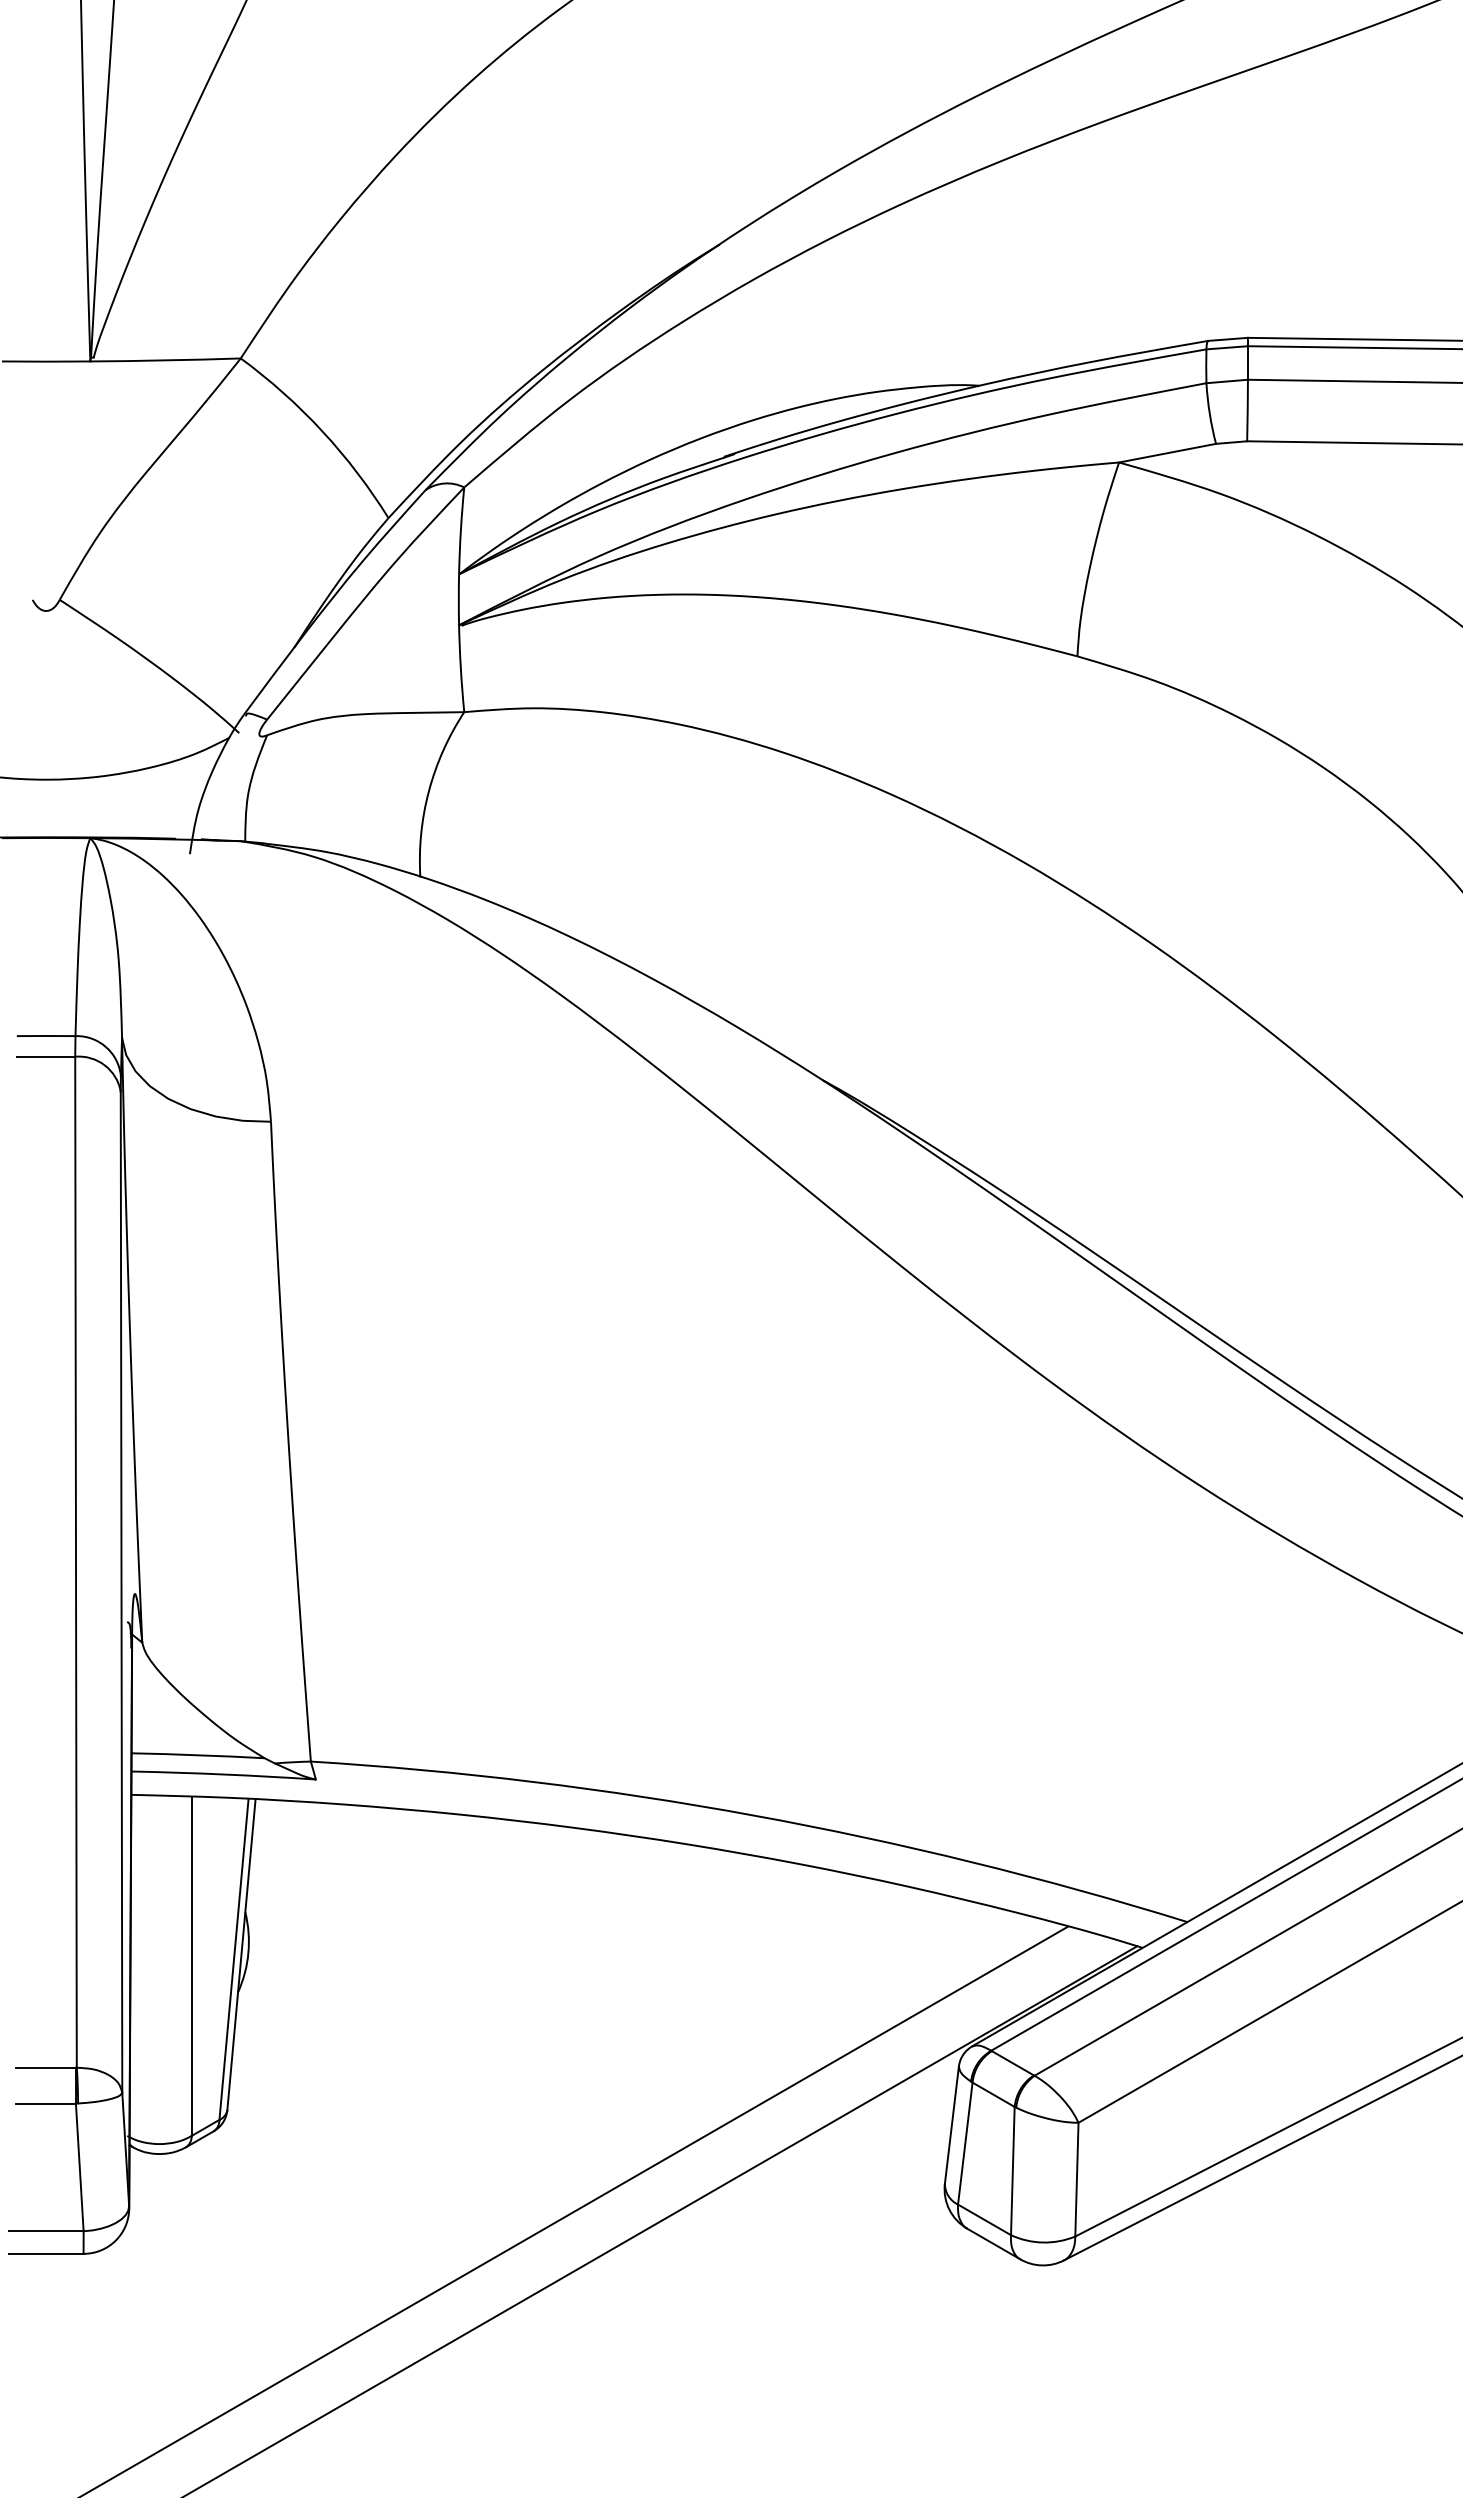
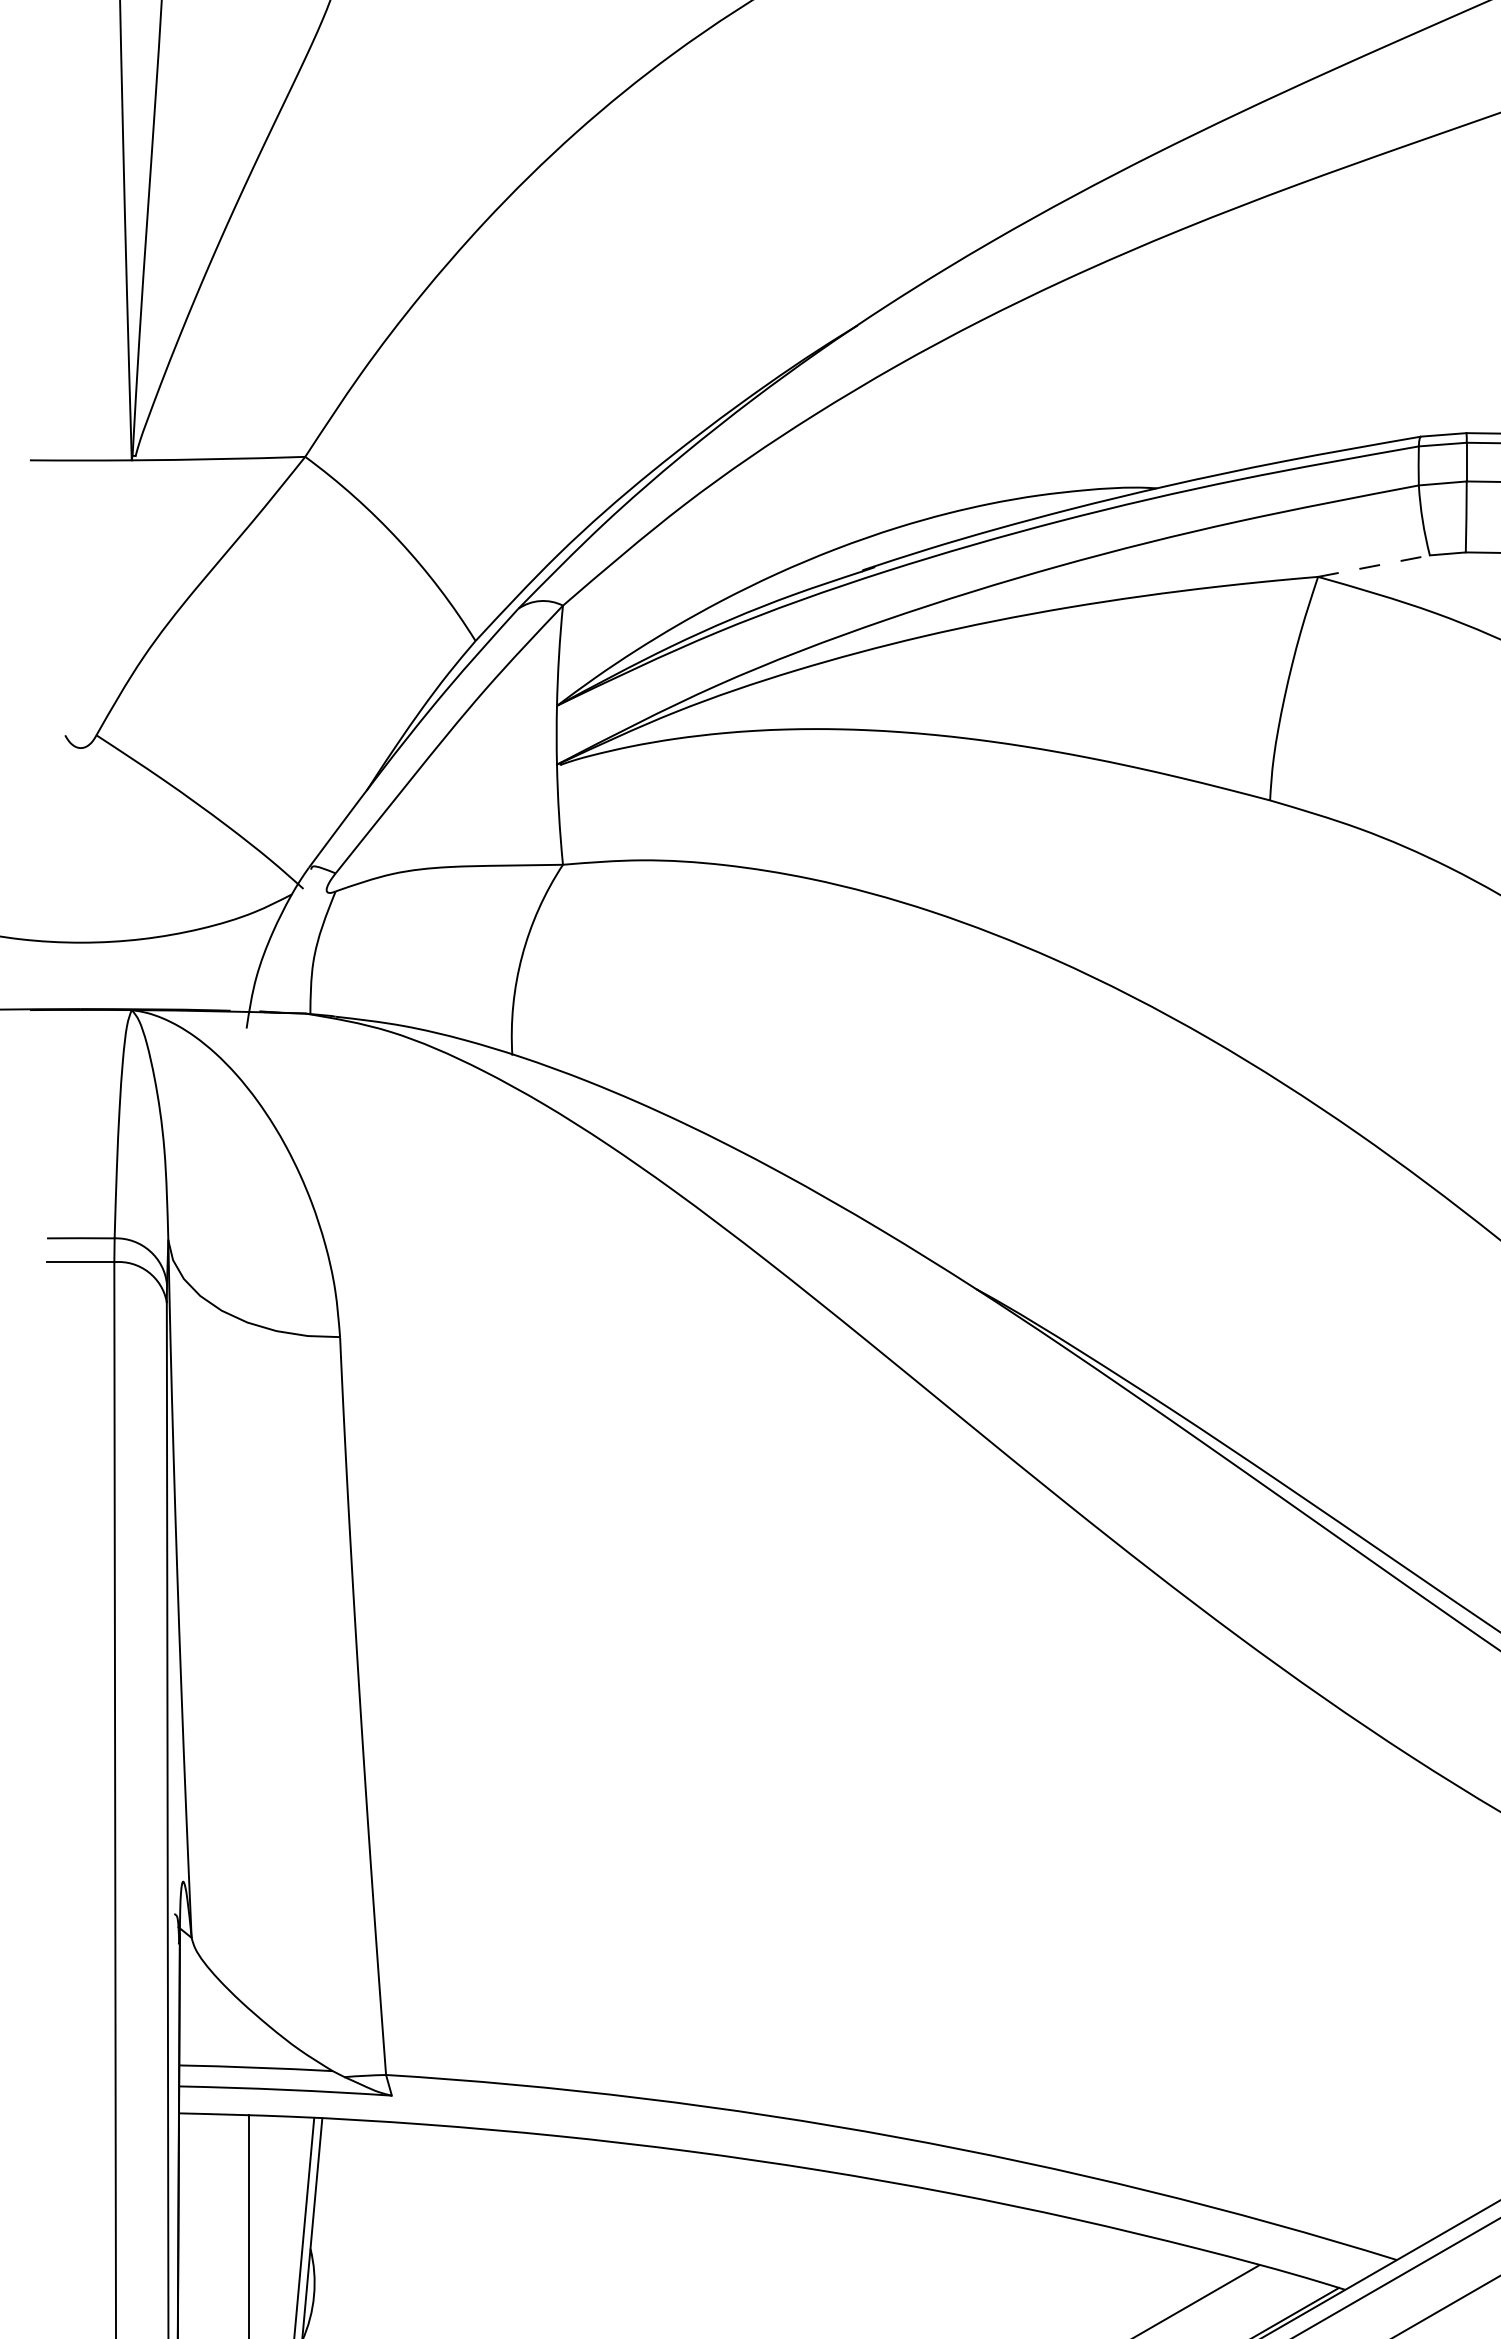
line: (1168, 453) -> (1375, 566), solid -> dashed

